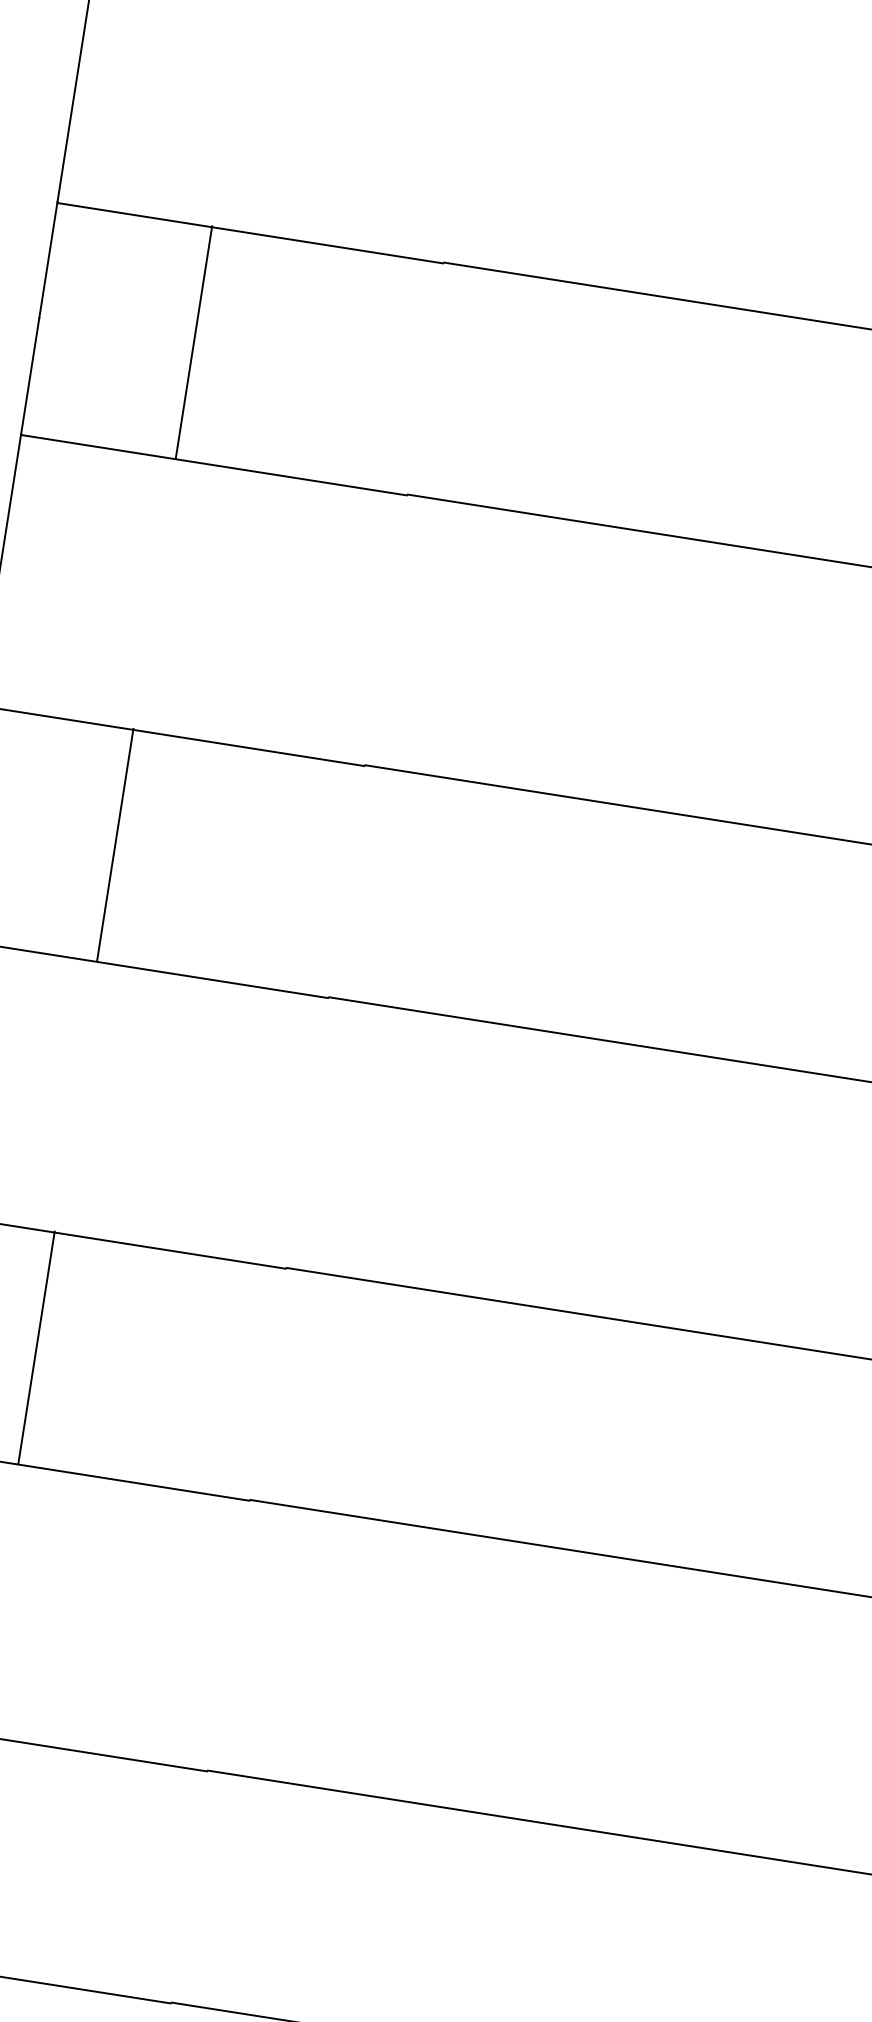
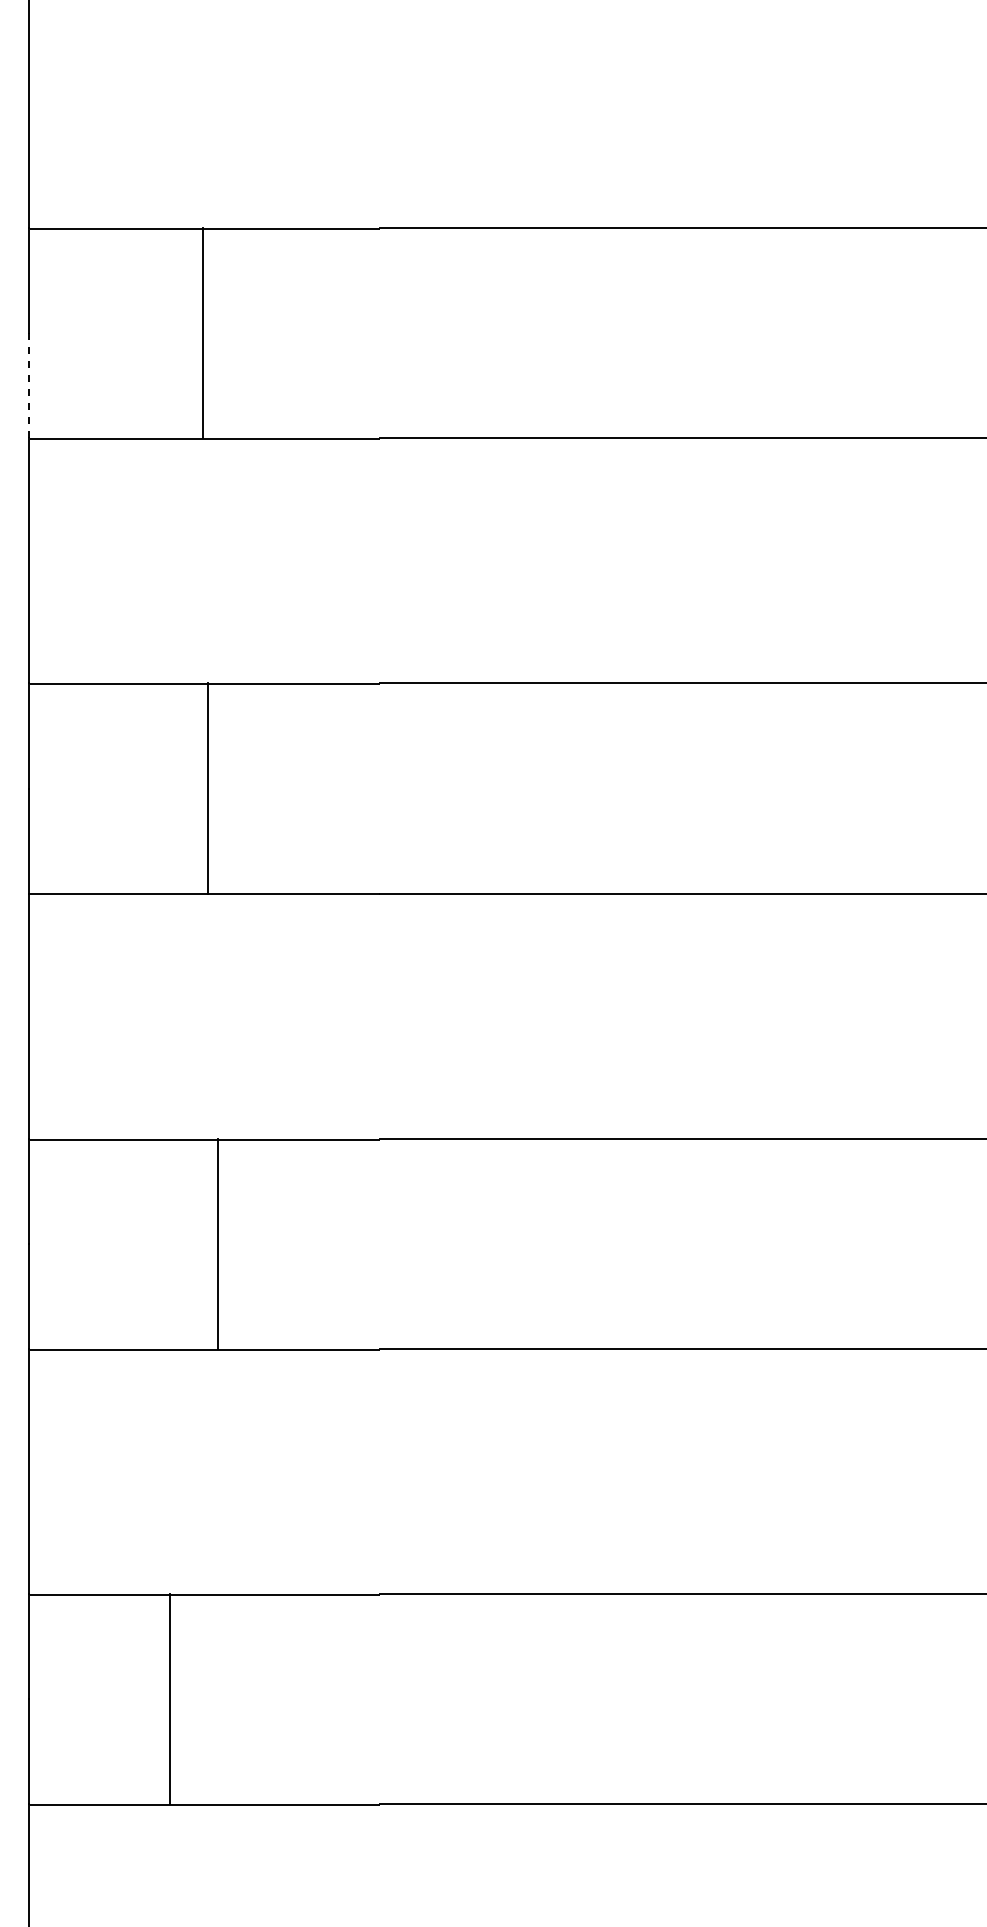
line: (193, 342) -> (202, 333), moved
line: (30, 375) -> (29, 385), solid -> dashed
line: (115, 844) -> (207, 788), moved
line: (36, 1347) -> (217, 1243), moved

